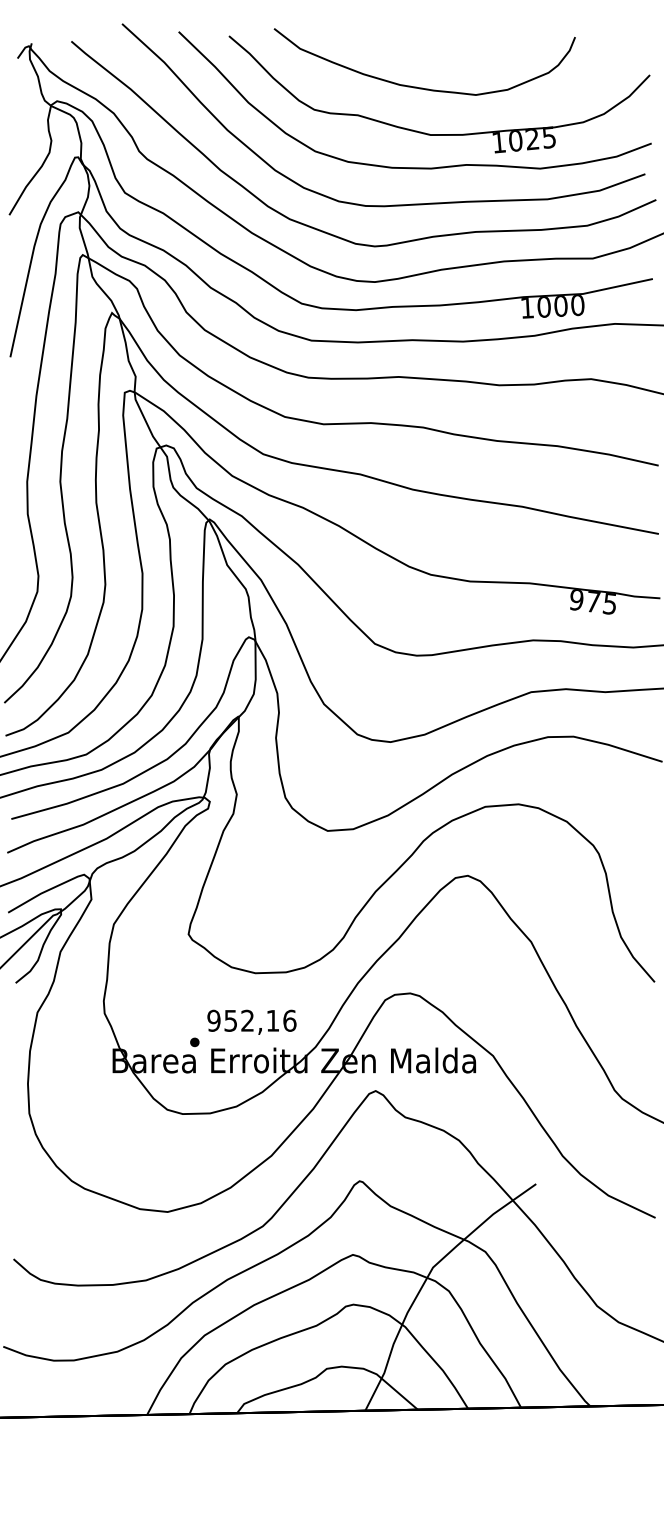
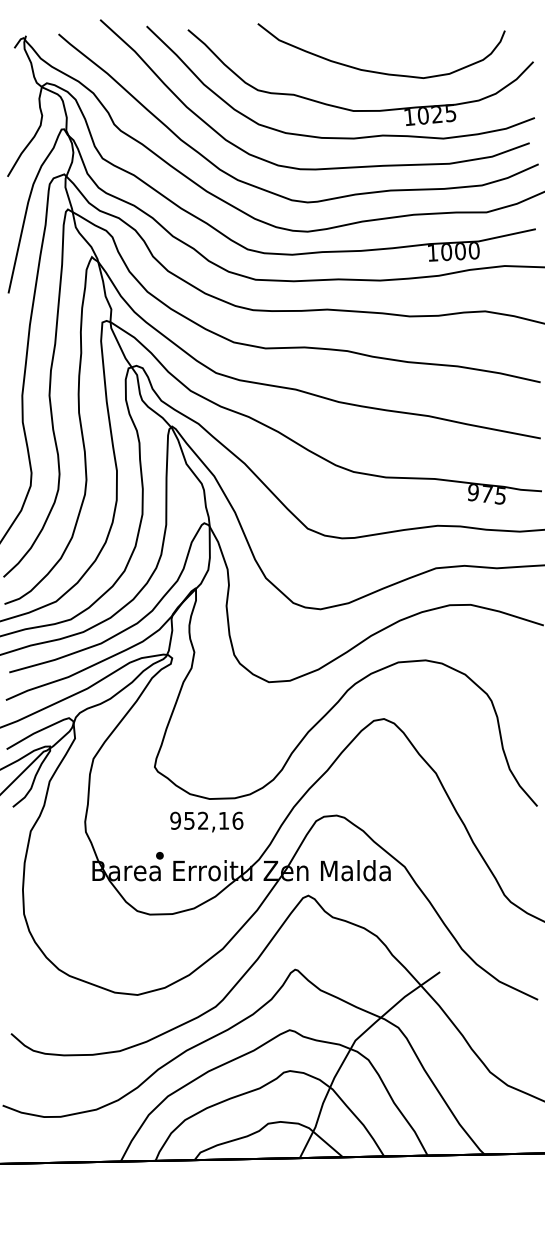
curve: (422, 87) -> (379, 71), moved
text: (251, 1021) -> (206, 821), moved

